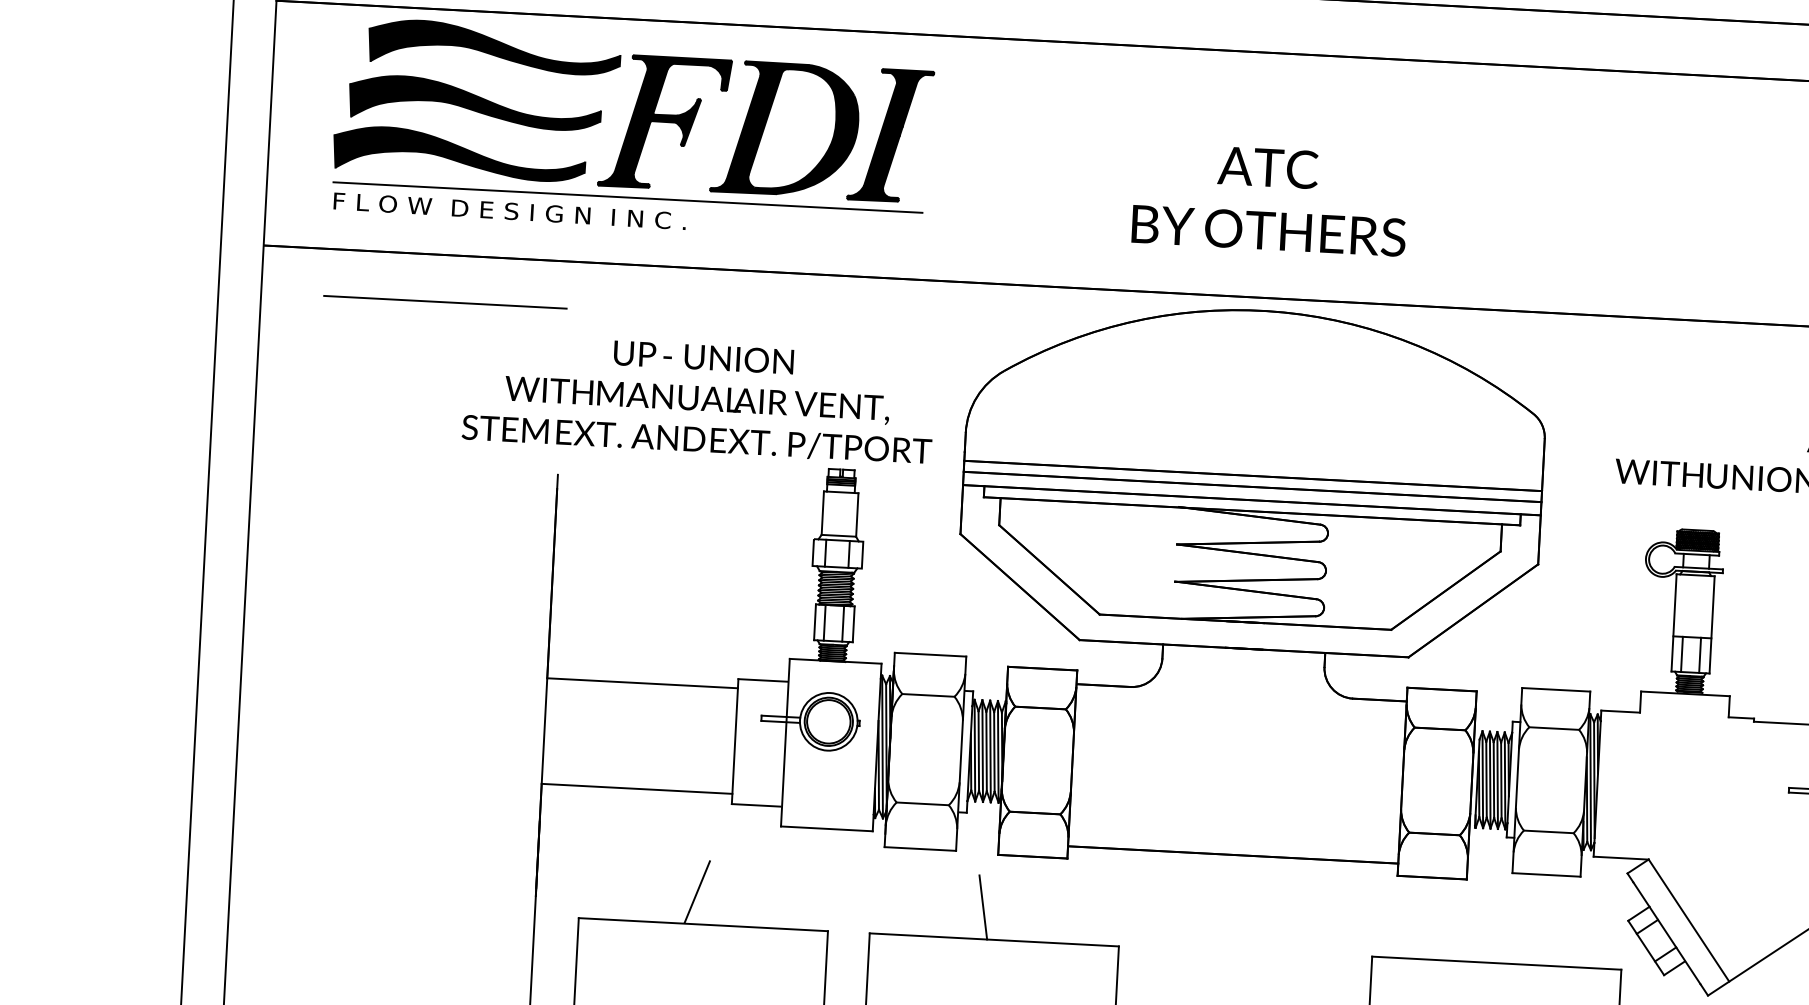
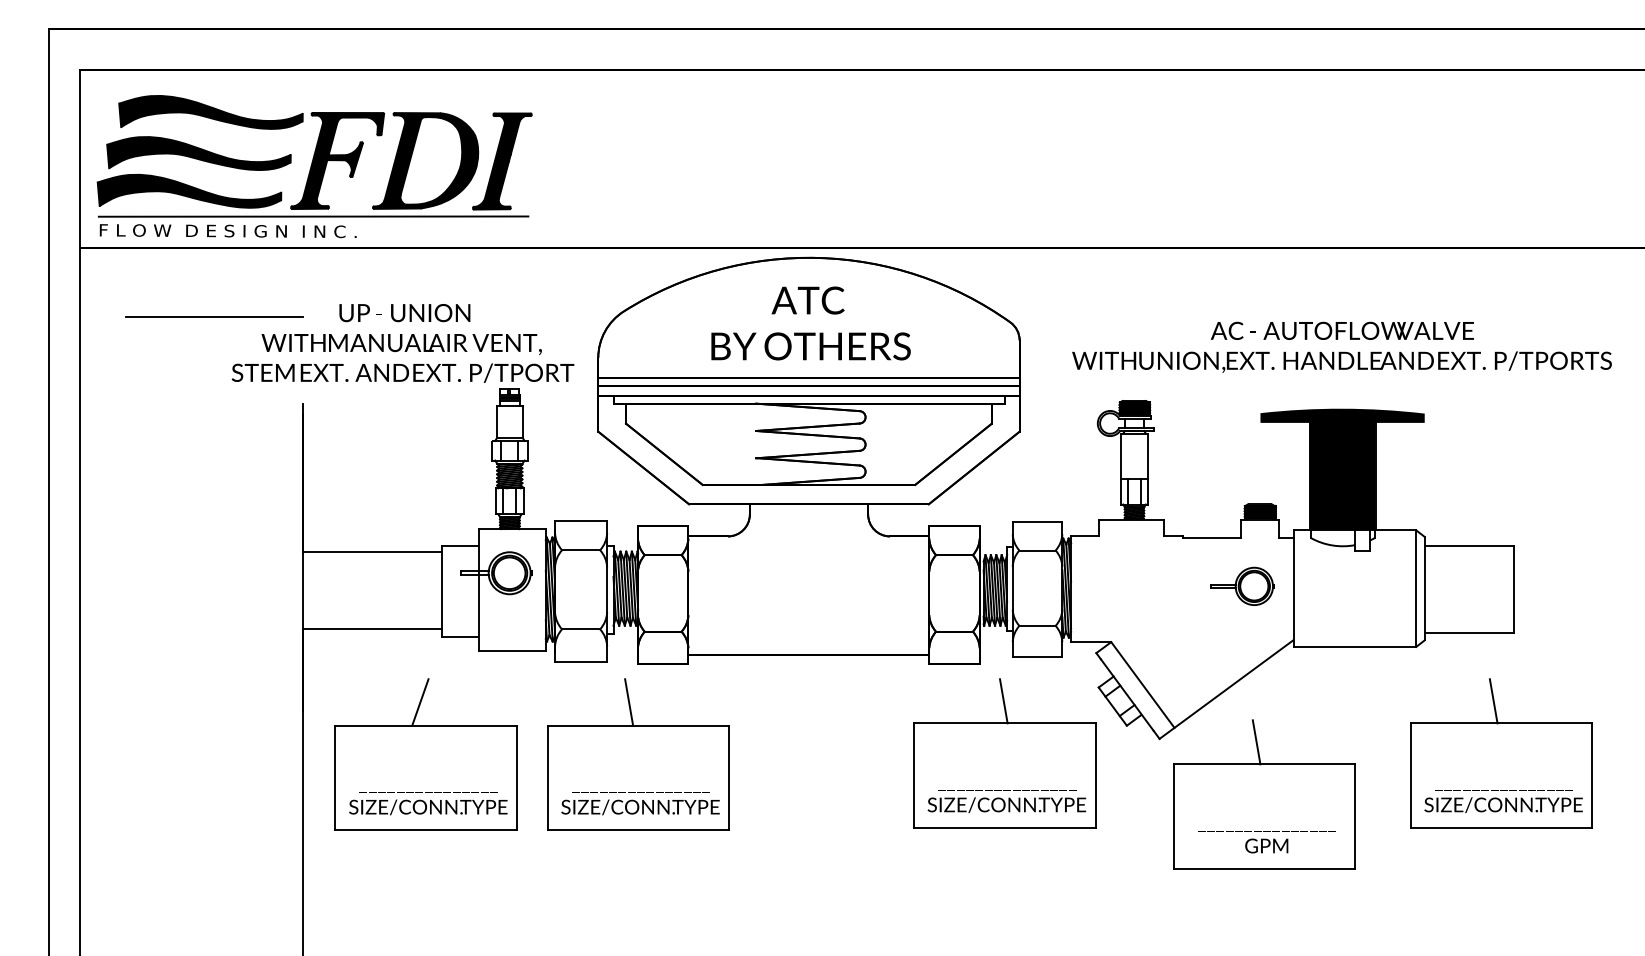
part: (632, 128) -> (314, 166), moved
text: (1269, 199) -> (810, 323), moved
line: (444, 301) -> (214, 316), moved
line: (1496, 933) -> (1003, 701), added

